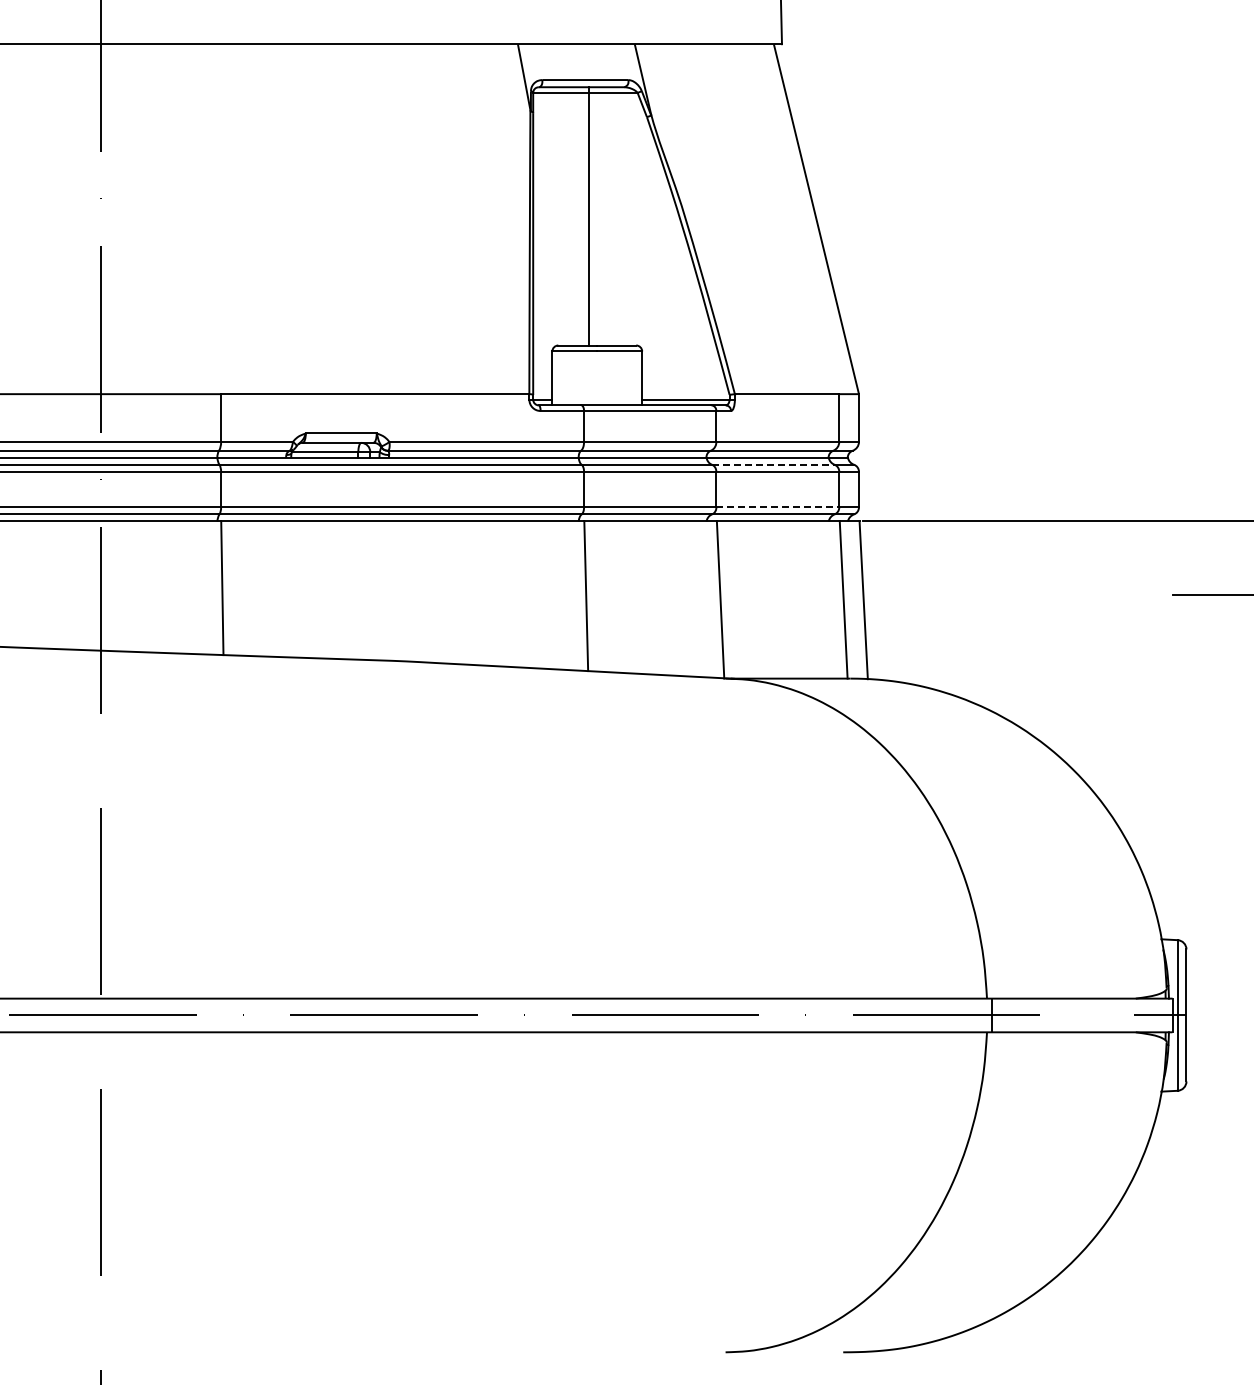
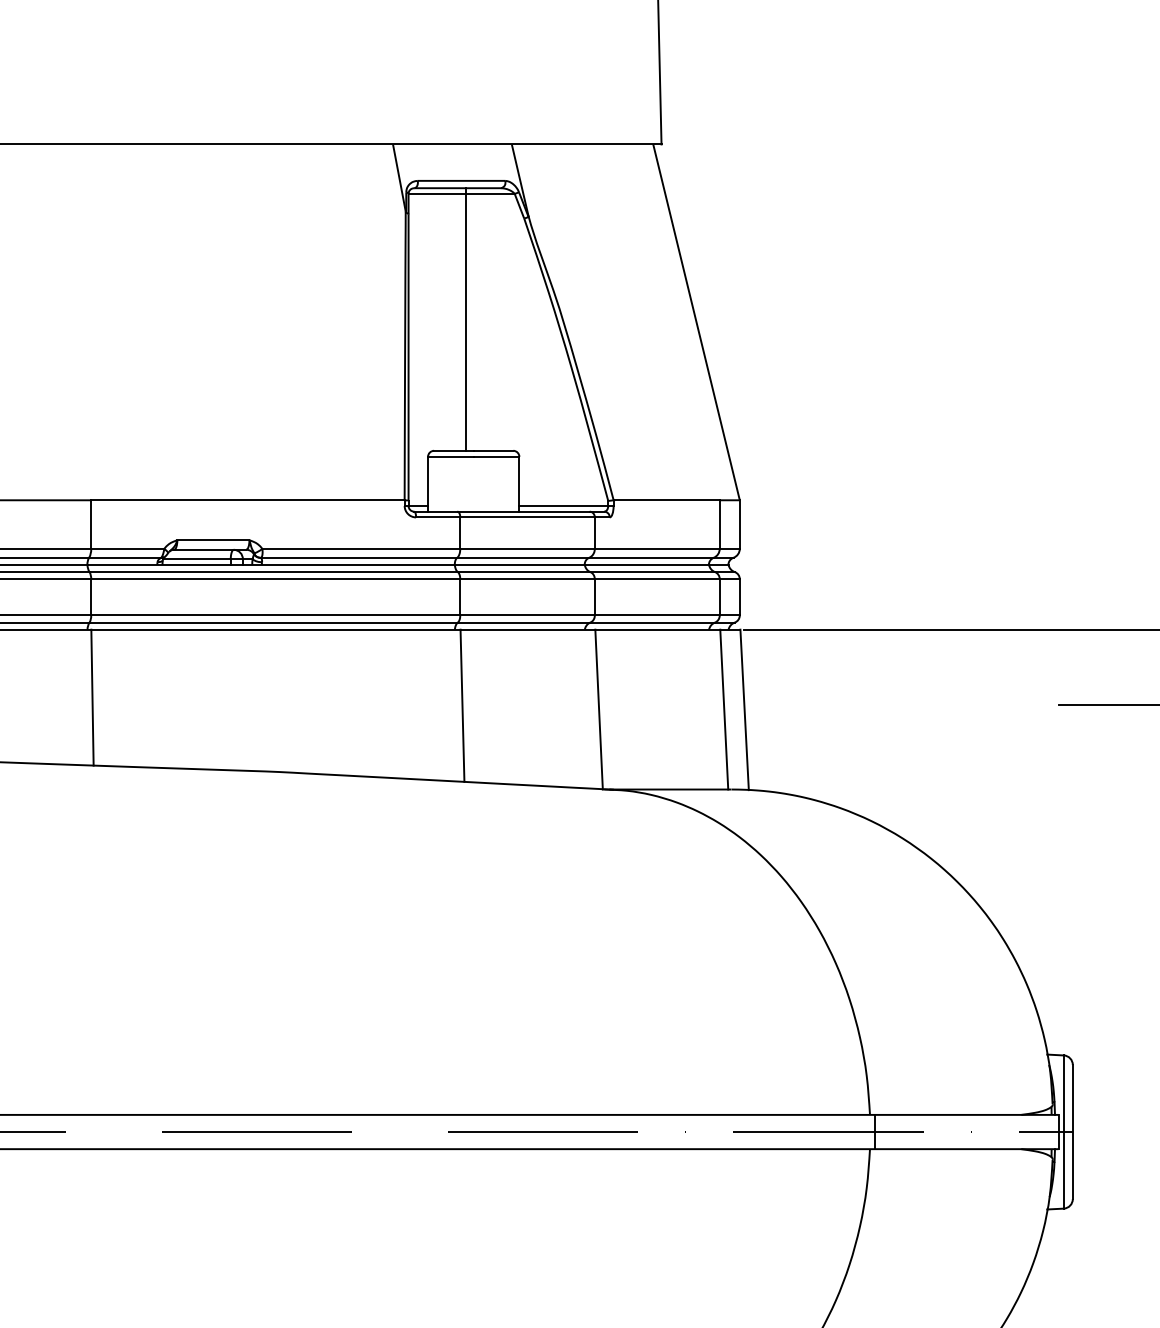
line: (773, 464) -> (652, 571), dashed -> solid
line: (778, 507) -> (657, 615), dashed -> solid

